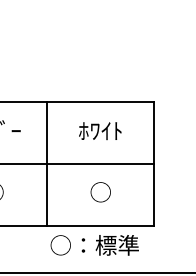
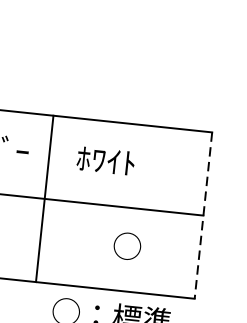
text: (100, 131) -> (106, 161), moved
line: (47, 163) -> (45, 198), moved
line: (154, 163) -> (203, 215), solid -> dashed

